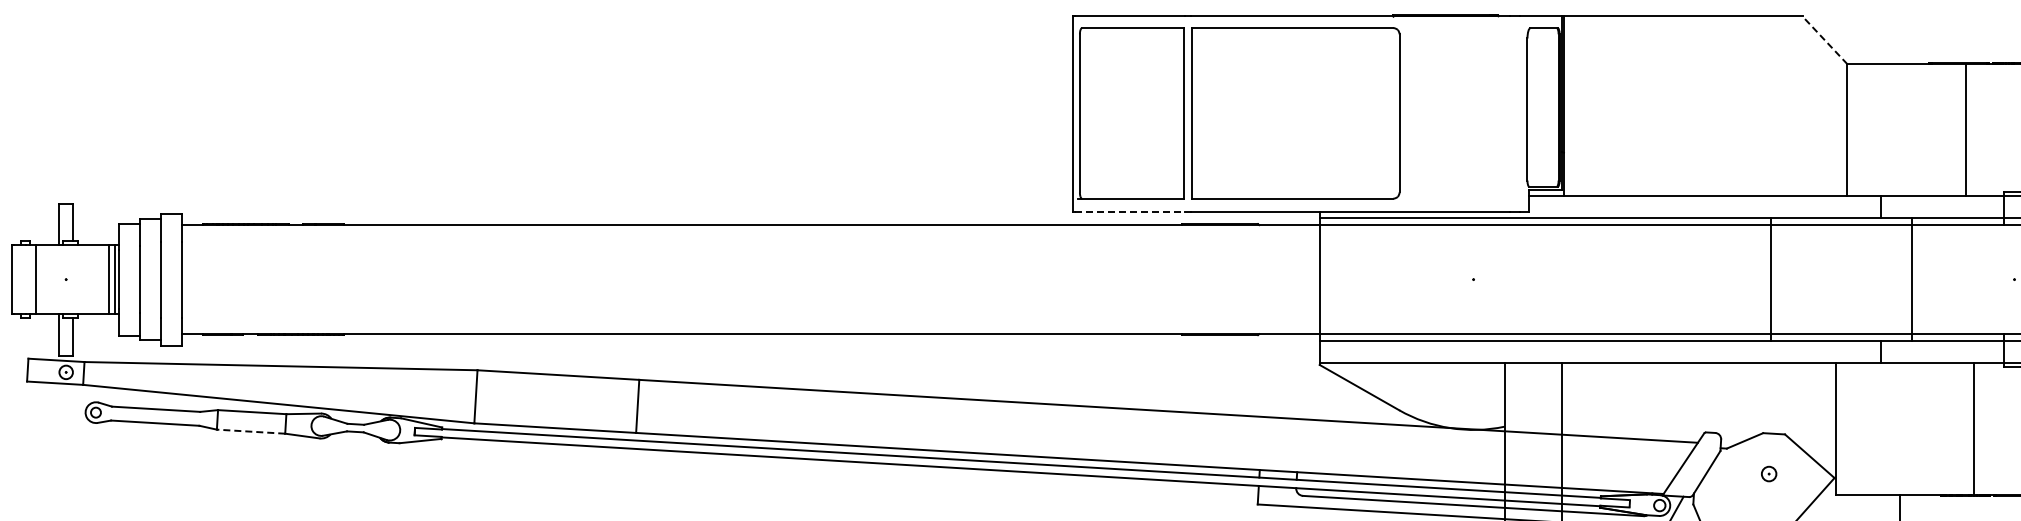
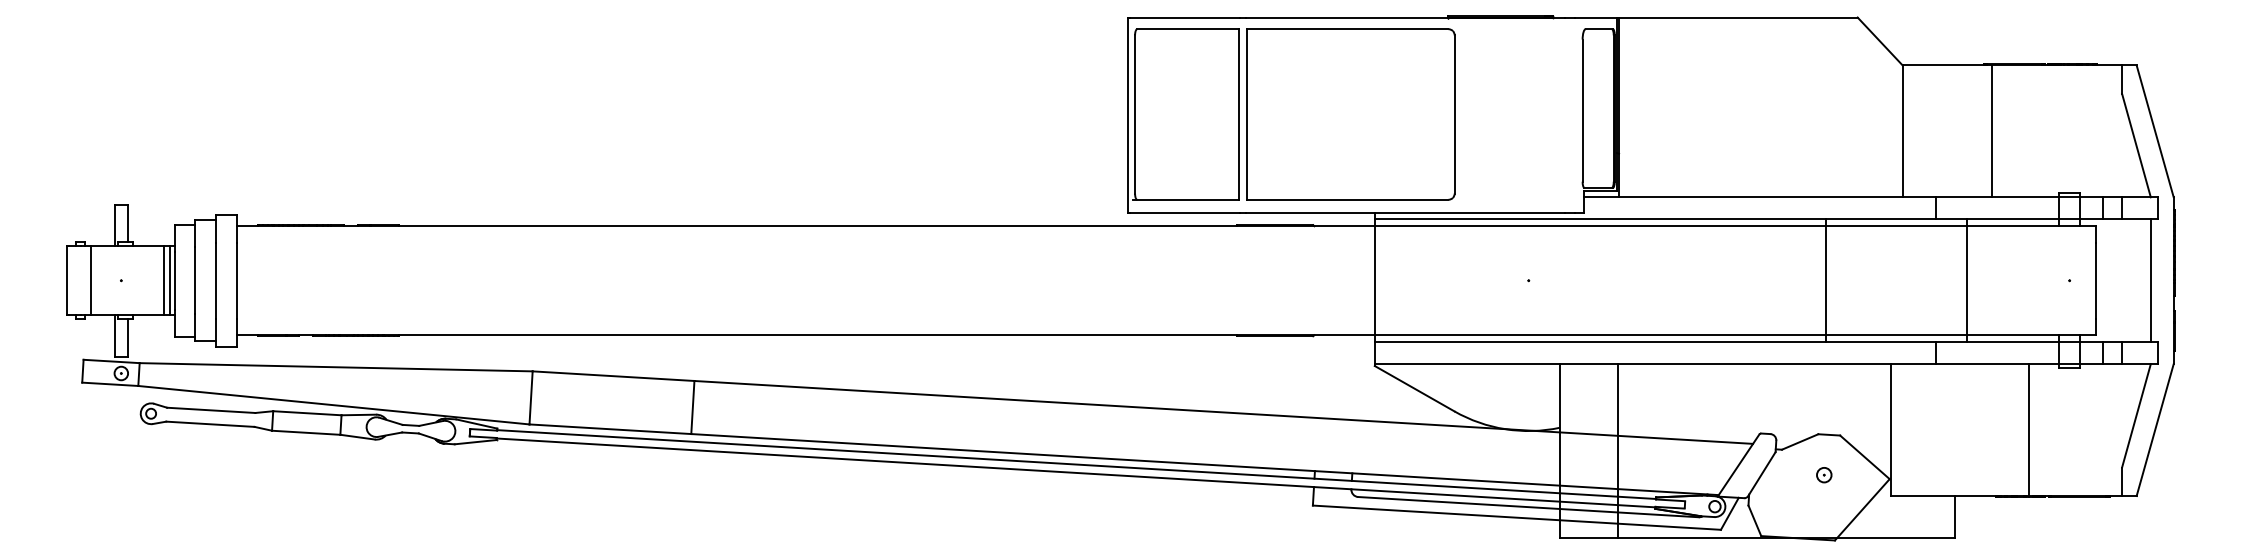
line: (1825, 40) -> (1880, 41), dashed -> solid
line: (1966, 130) -> (1992, 131), moved
line: (1129, 212) -> (1184, 213), dashed -> solid
line: (250, 431) -> (305, 432), dashed -> solid

